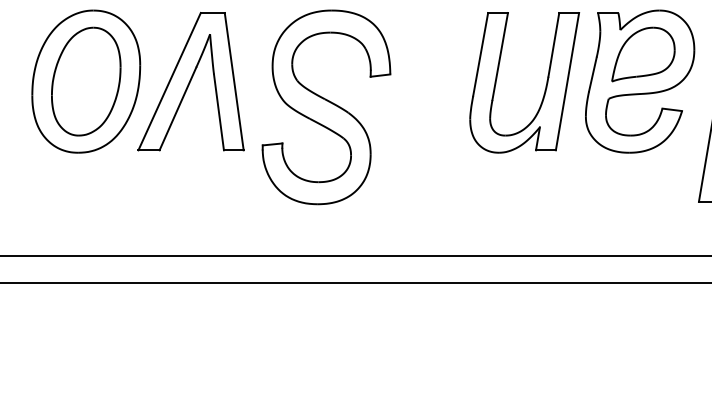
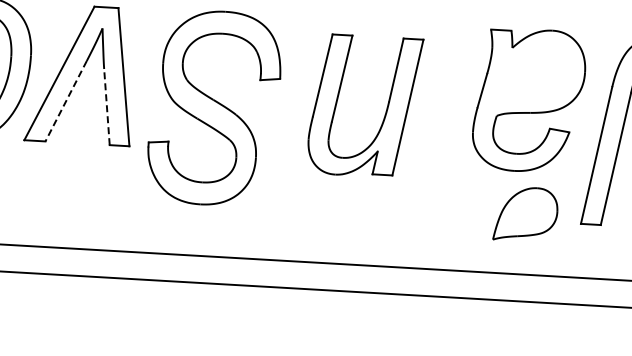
part: (643, 54) -> (525, 214), moved
part: (545, 85) -> (385, 110), moved
line: (177, 109) -> (65, 101), solid -> dashed
line: (218, 111) -> (106, 106), solid -> dashed

